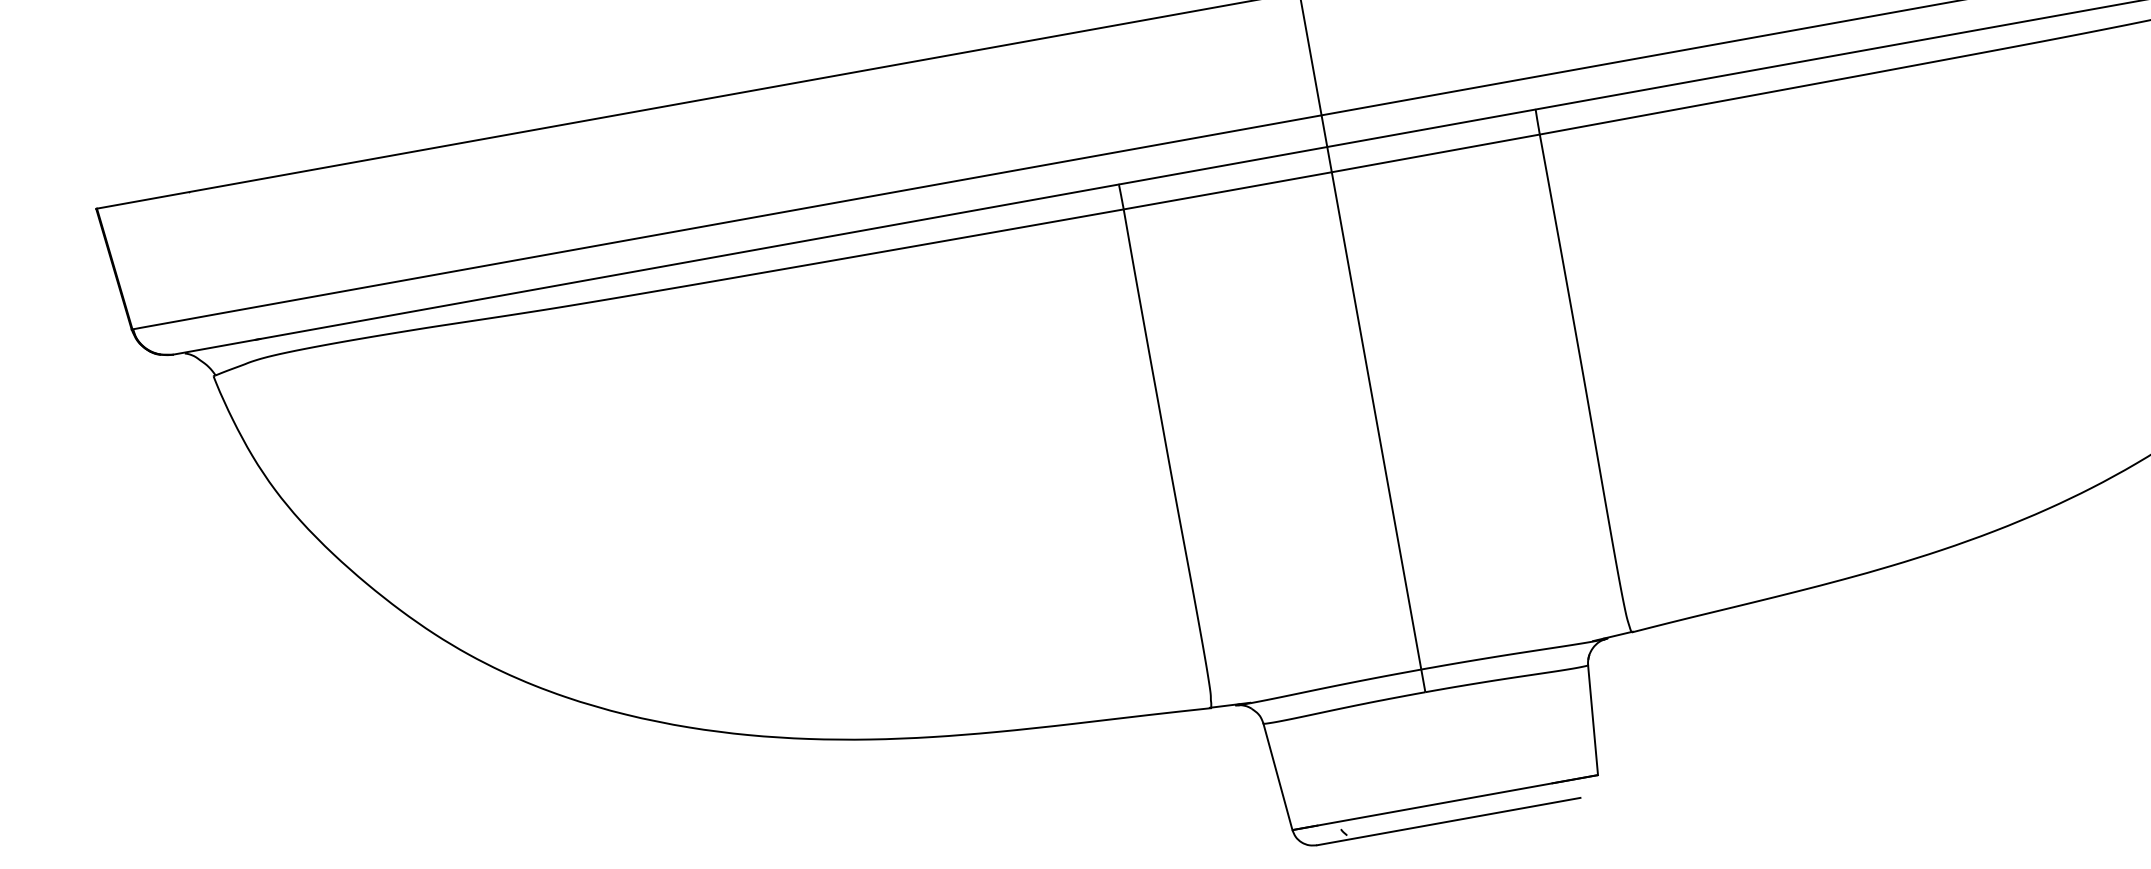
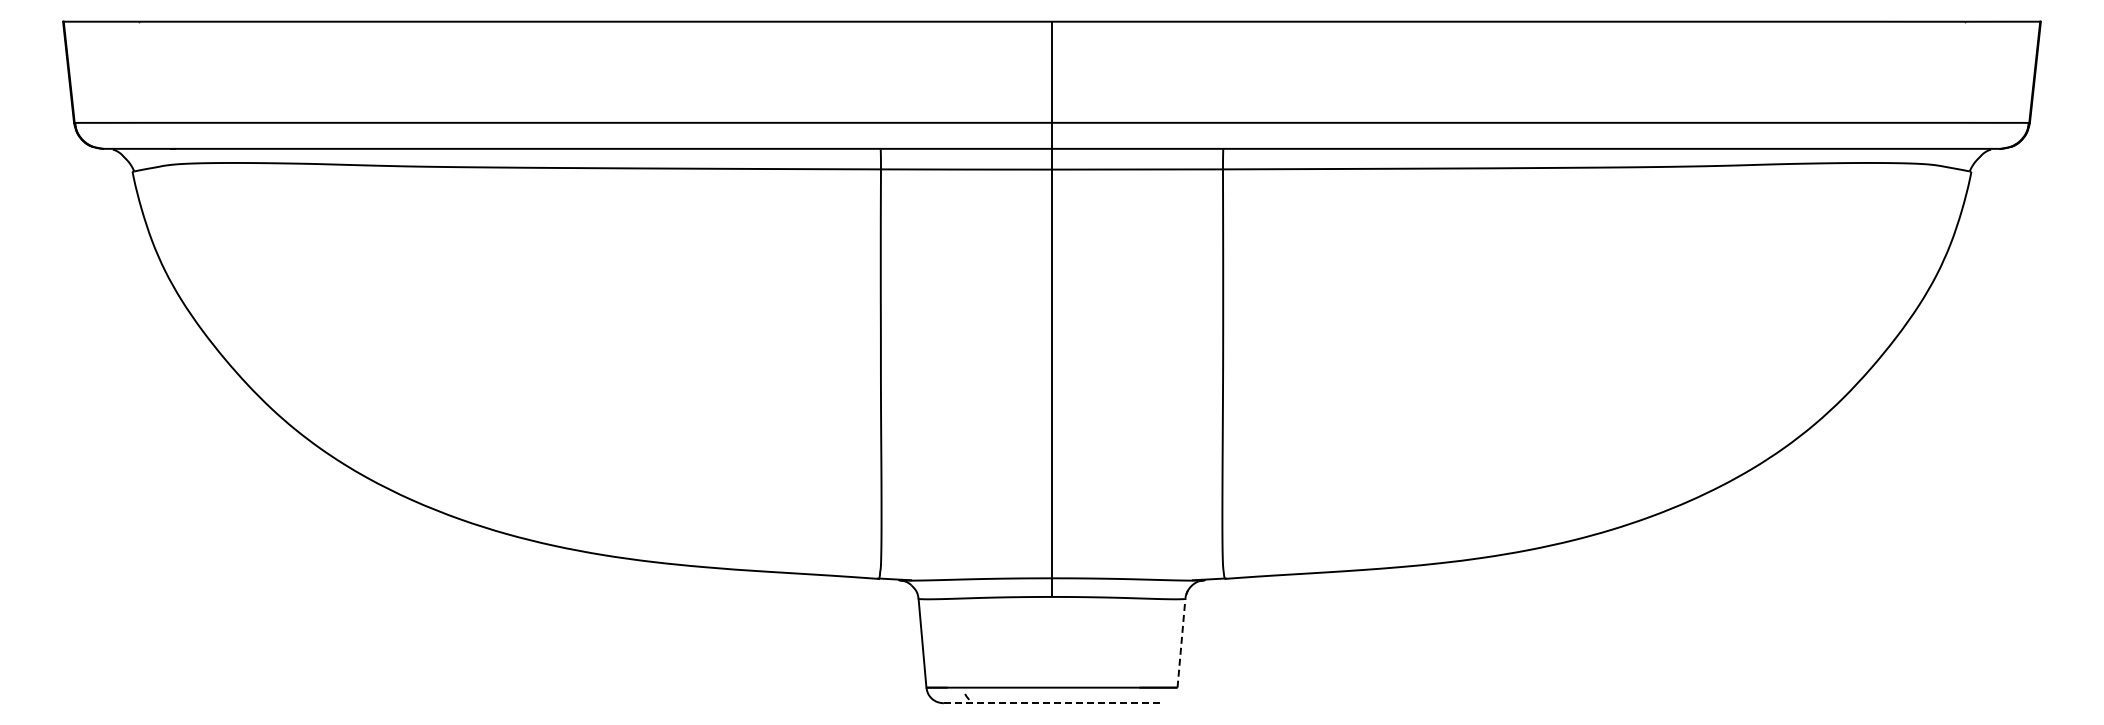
line: (1593, 720) -> (1181, 643), solid -> dashed
line: (1449, 821) -> (1052, 703), solid -> dashed

